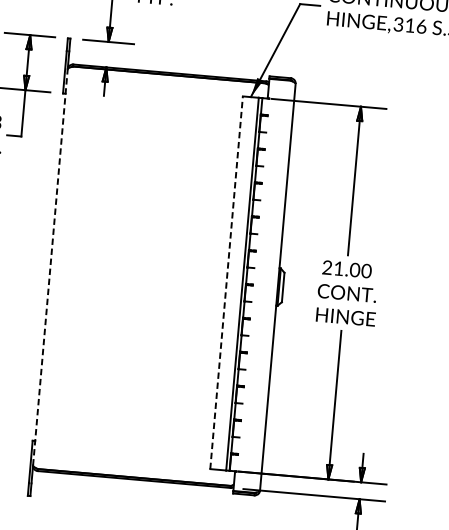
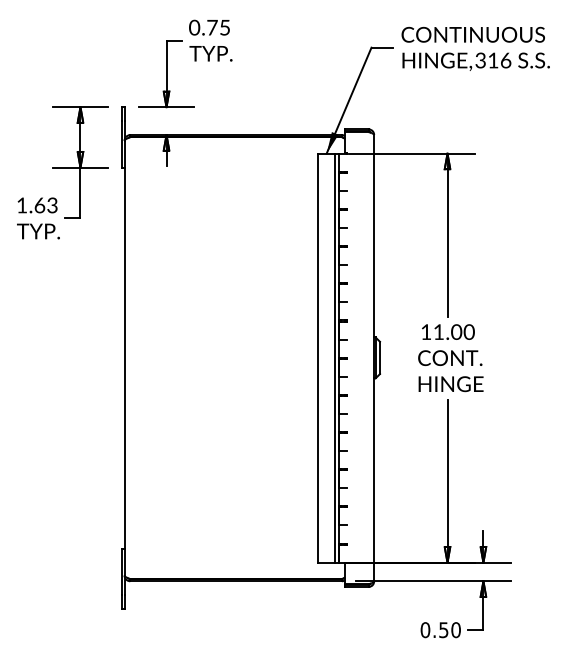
line: (50, 266) -> (124, 357), dashed -> solid
text: (327, 267) -> (426, 331), 21.00 -> 11.00
line: (226, 283) -> (317, 358), dashed -> solid

